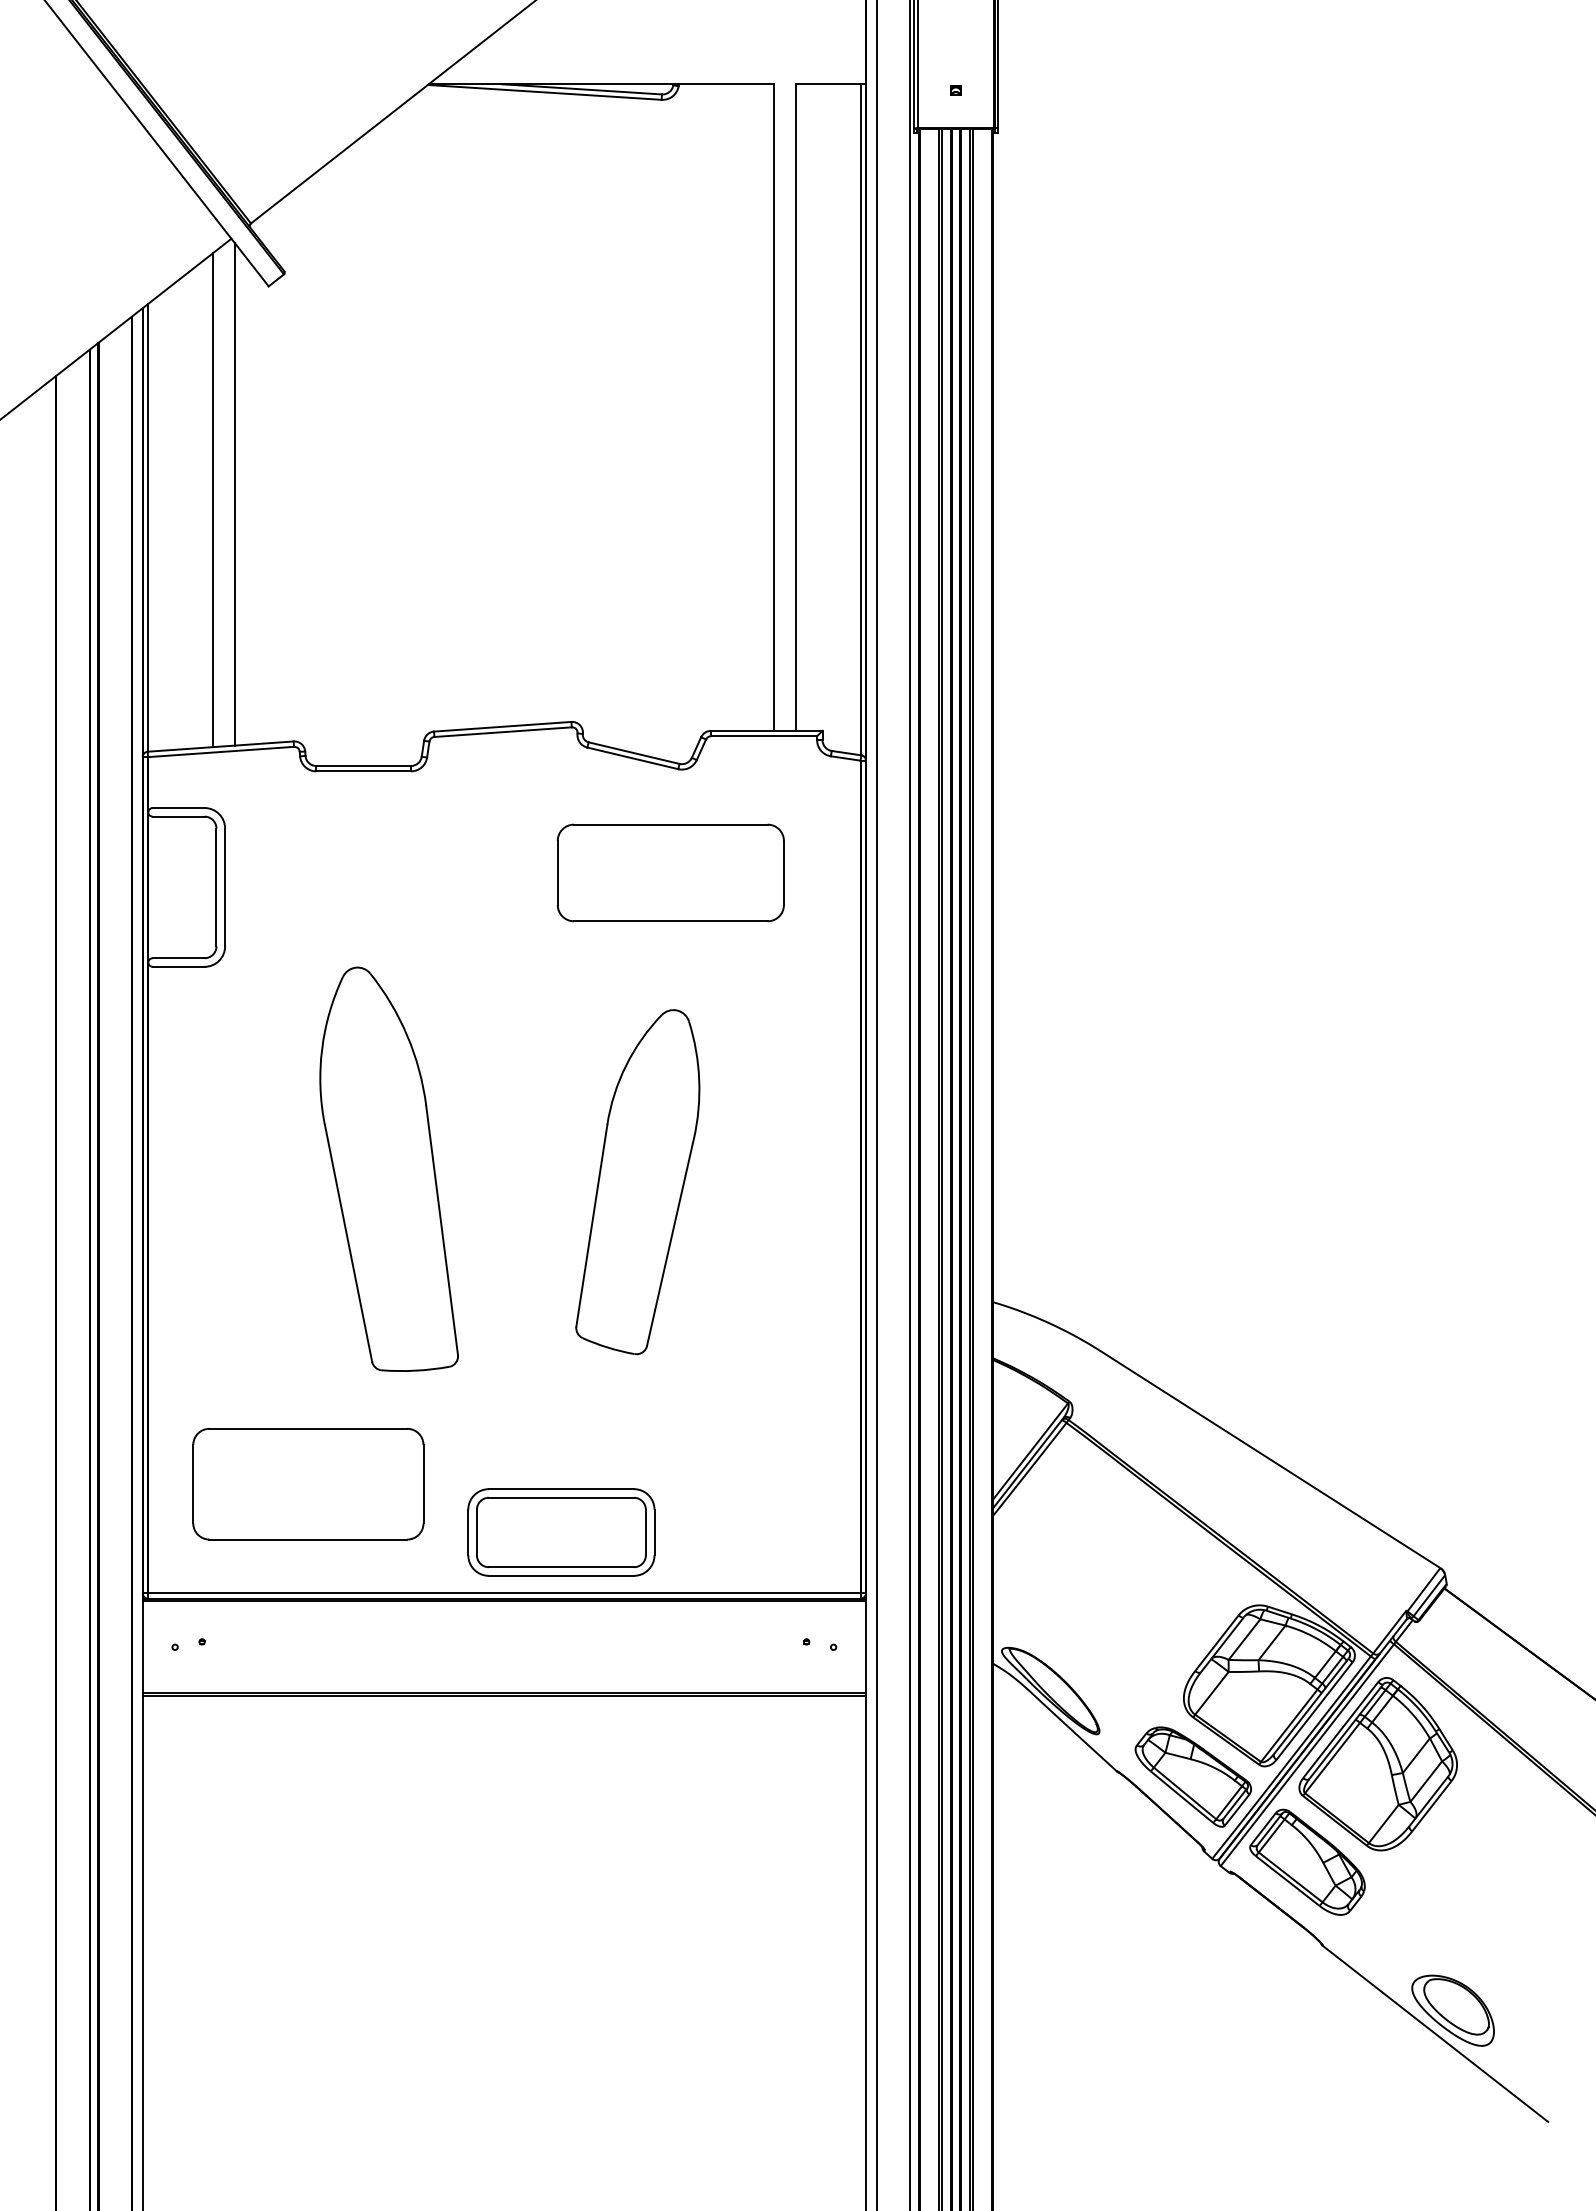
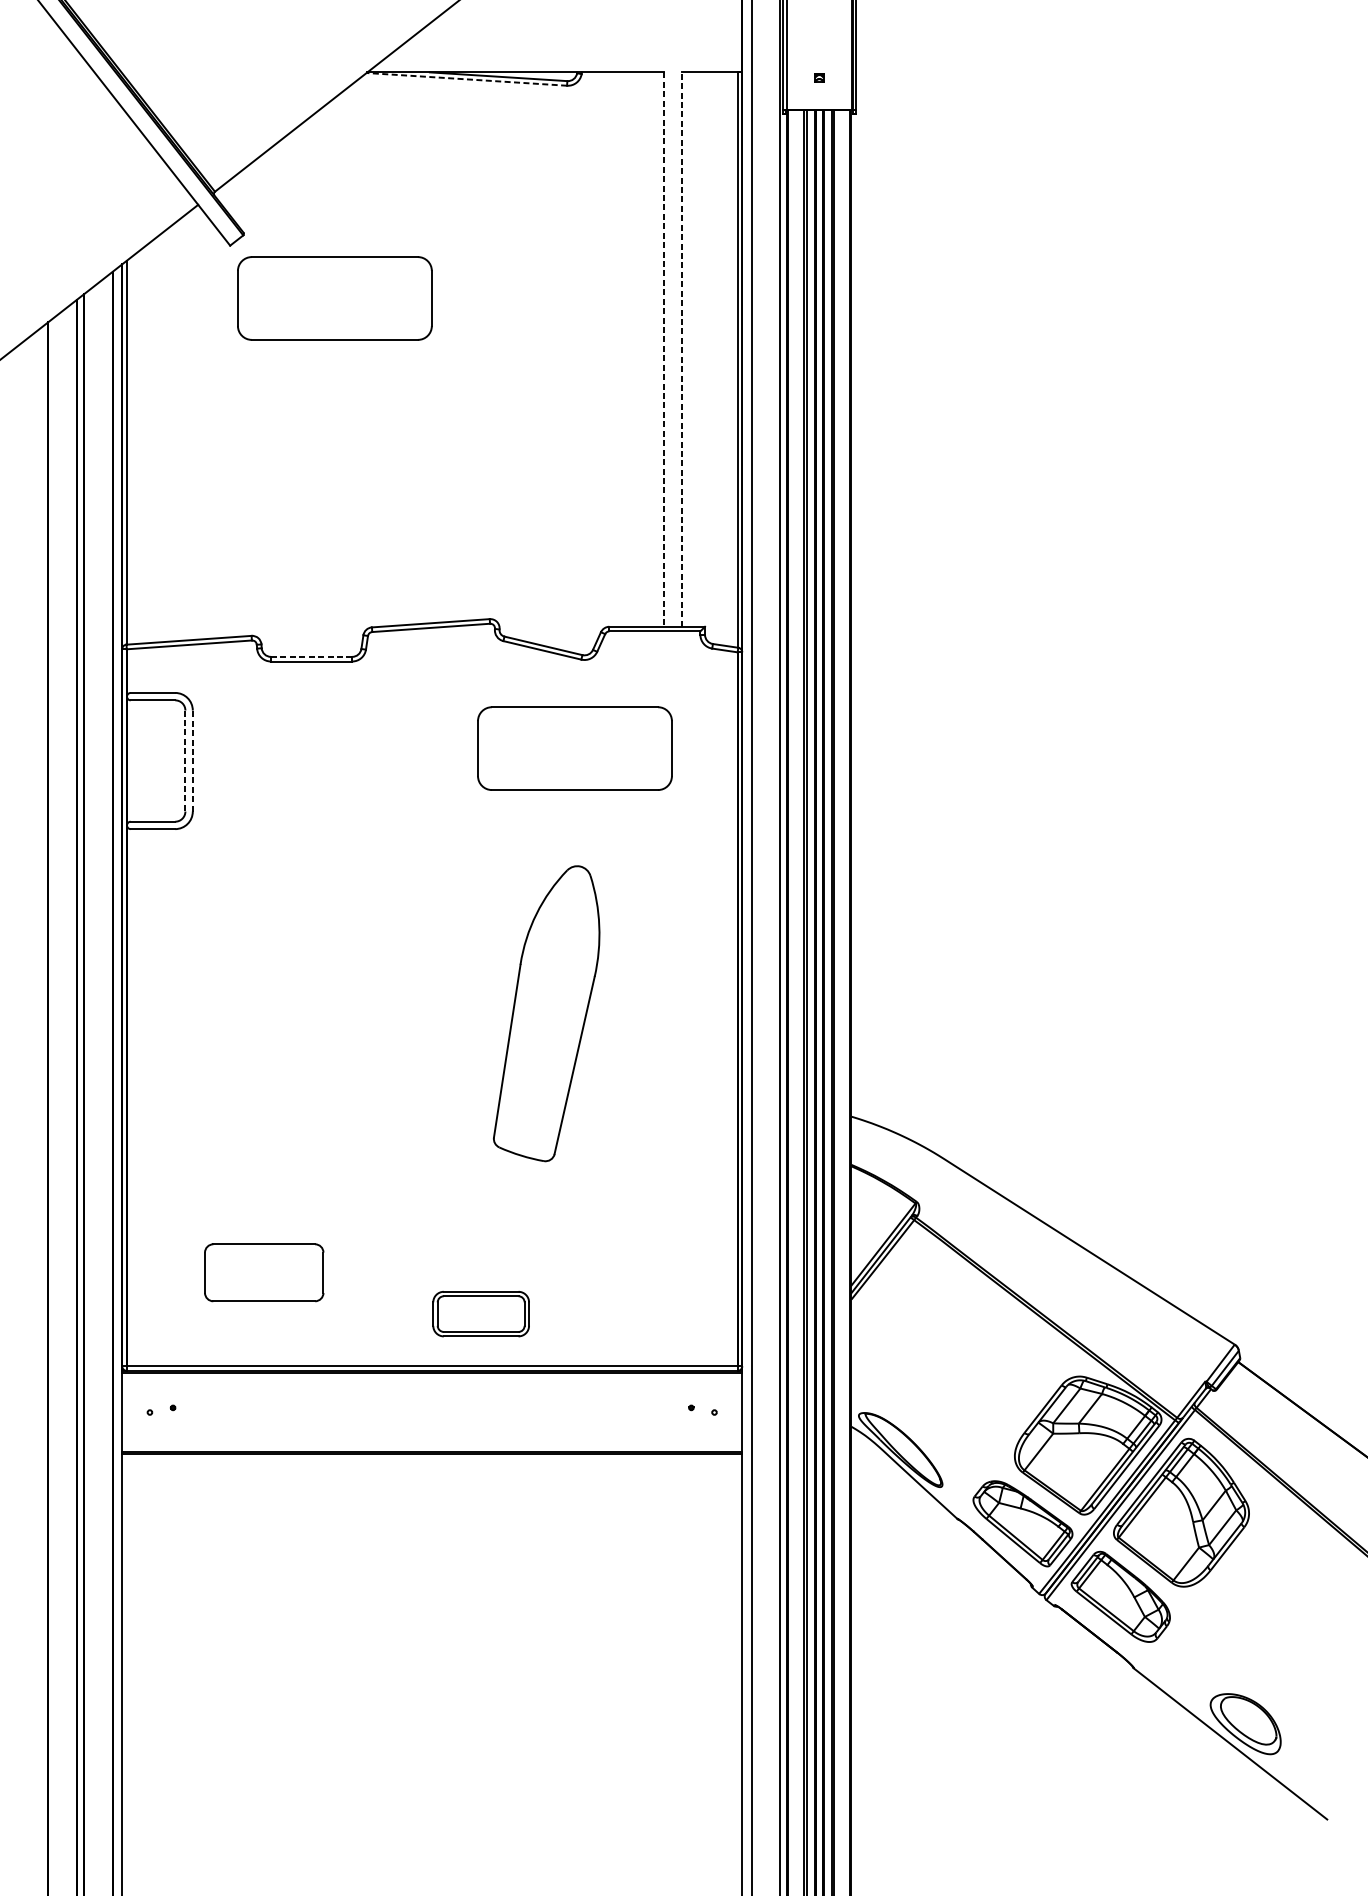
line: (544, 92) -> (466, 79), solid -> dashed
part: (390, 347) -> (334, 298), added
line: (795, 407) -> (681, 349), solid -> dashed
line: (774, 408) -> (663, 350), solid -> dashed
line: (234, 493) -> (200, 423), removed
line: (212, 500) -> (181, 429), removed
line: (364, 765) -> (312, 656), solid -> dashed
line: (216, 887) -> (185, 761), solid -> dashed
line: (225, 887) -> (193, 761), solid -> dashed
part: (388, 1168) -> (332, 1002), removed
part: (308, 1484) -> (264, 1272), size x0.6
part: (561, 1532) -> (481, 1314), size x0.6

